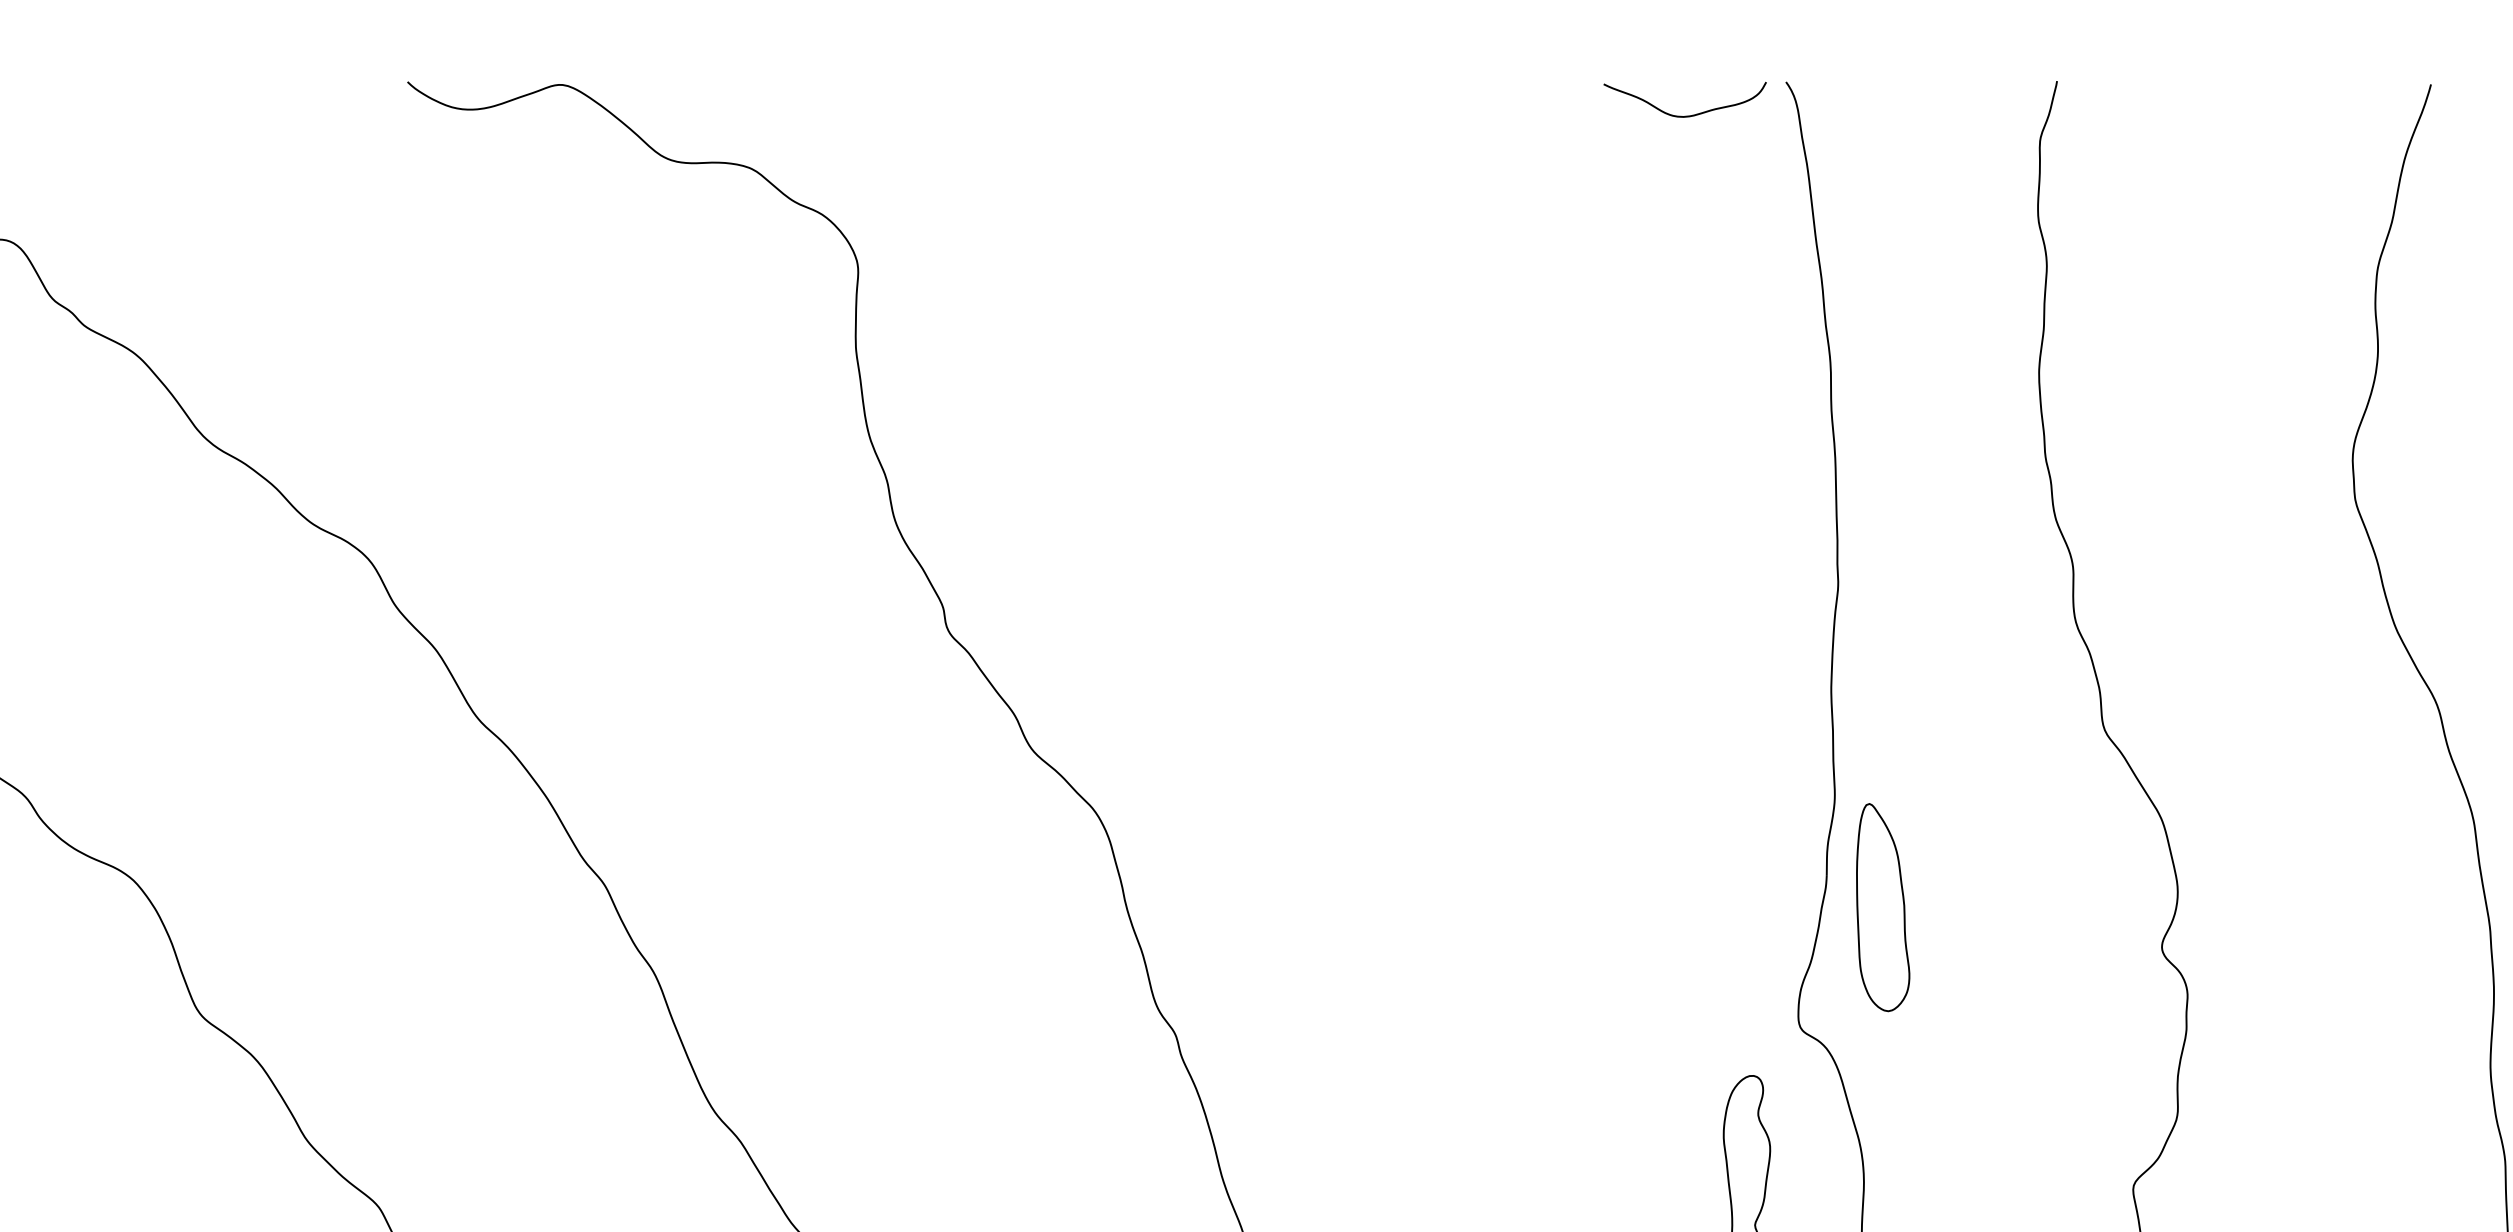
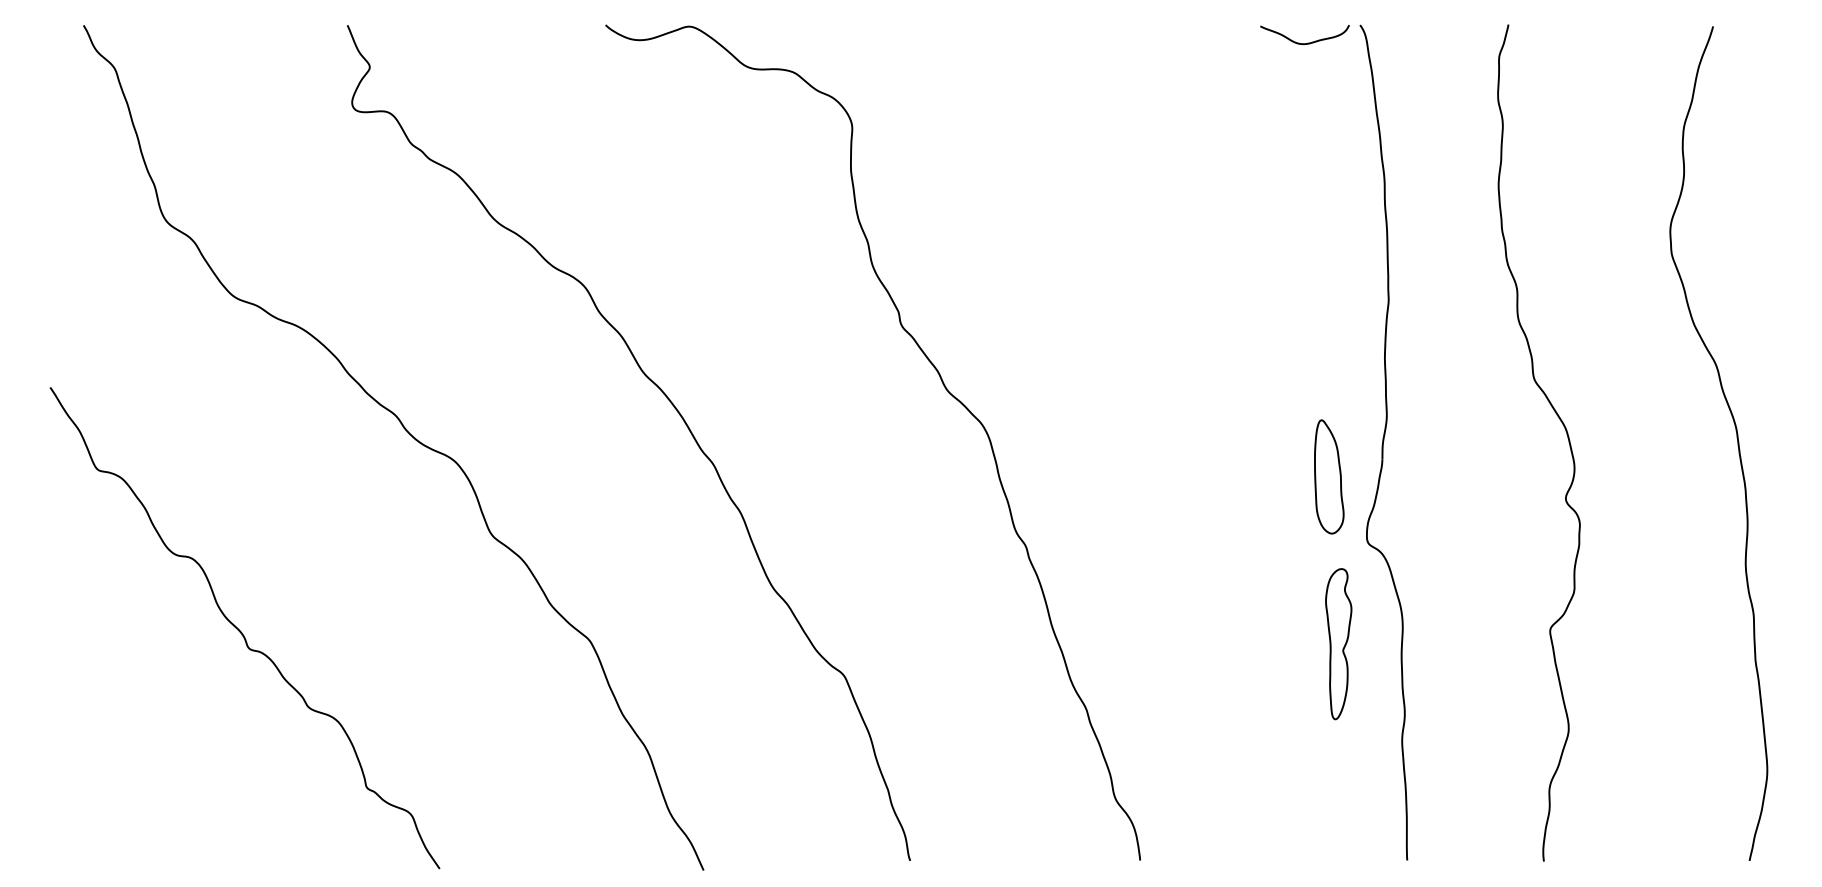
part: (1883, 906) -> (1329, 476), moved

